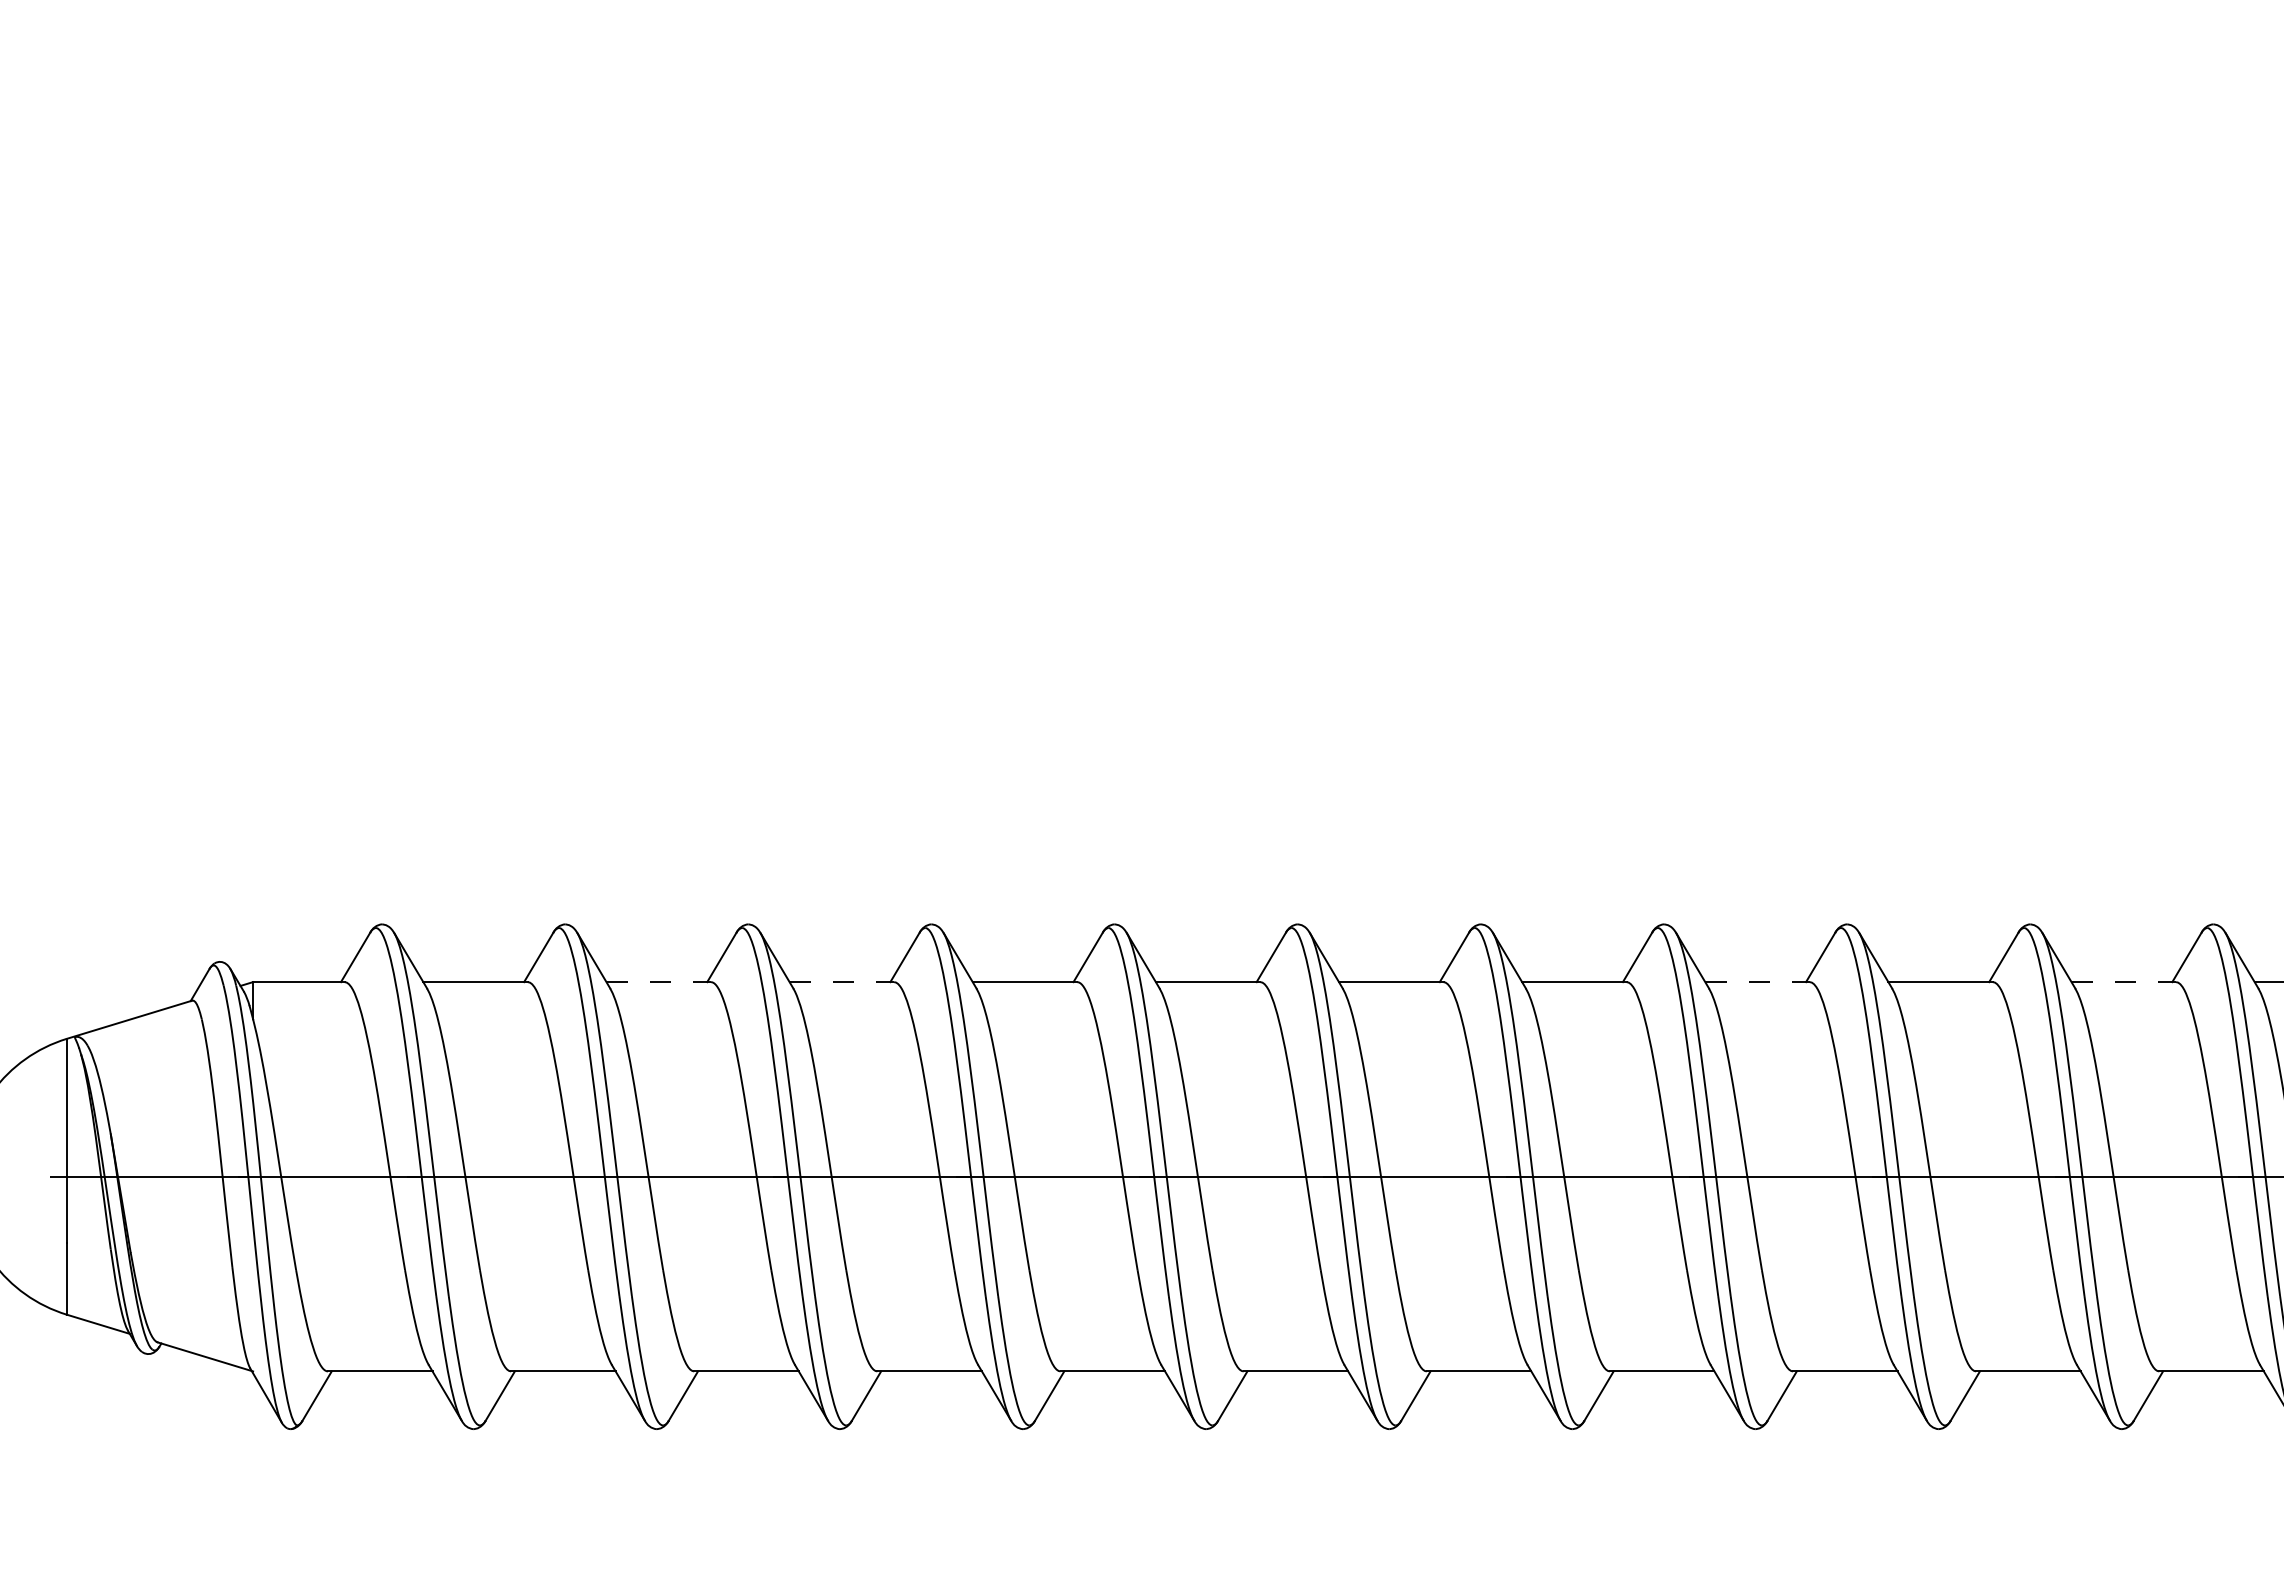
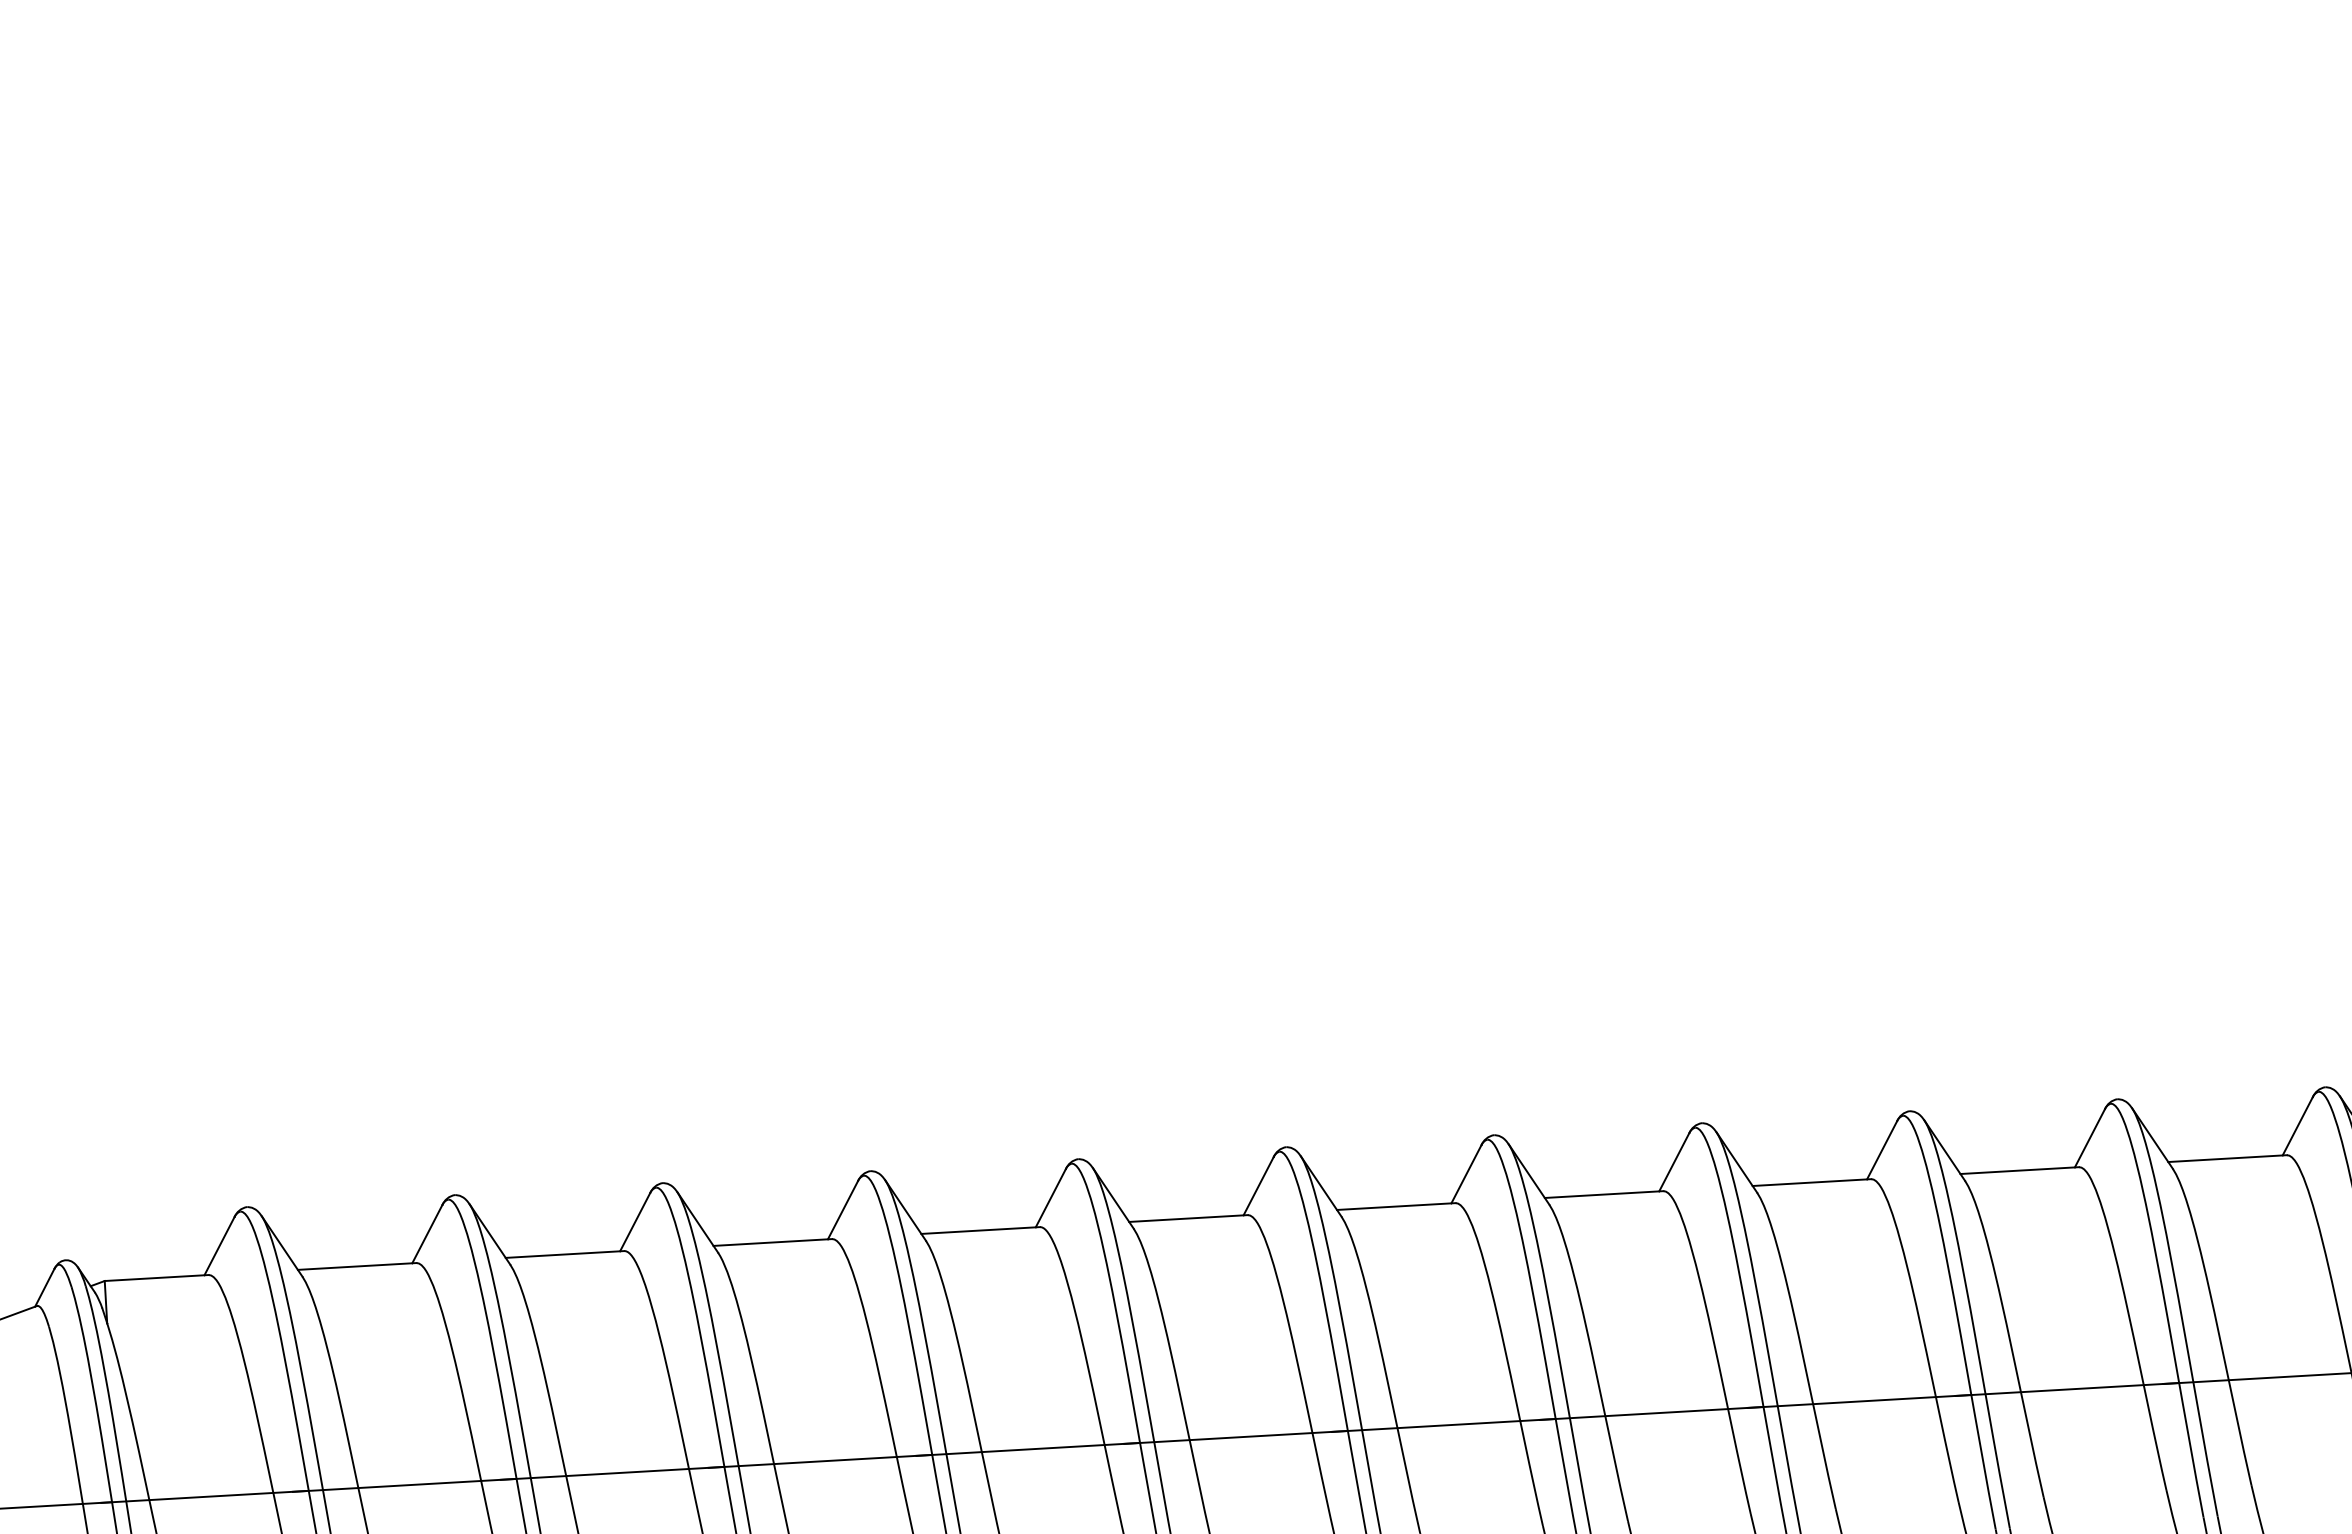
line: (659, 982) -> (565, 1254), dashed -> solid
line: (842, 982) -> (773, 1242), dashed -> solid
line: (1758, 982) -> (1813, 1182), dashed -> solid
line: (2124, 982) -> (2228, 1159), dashed -> solid

